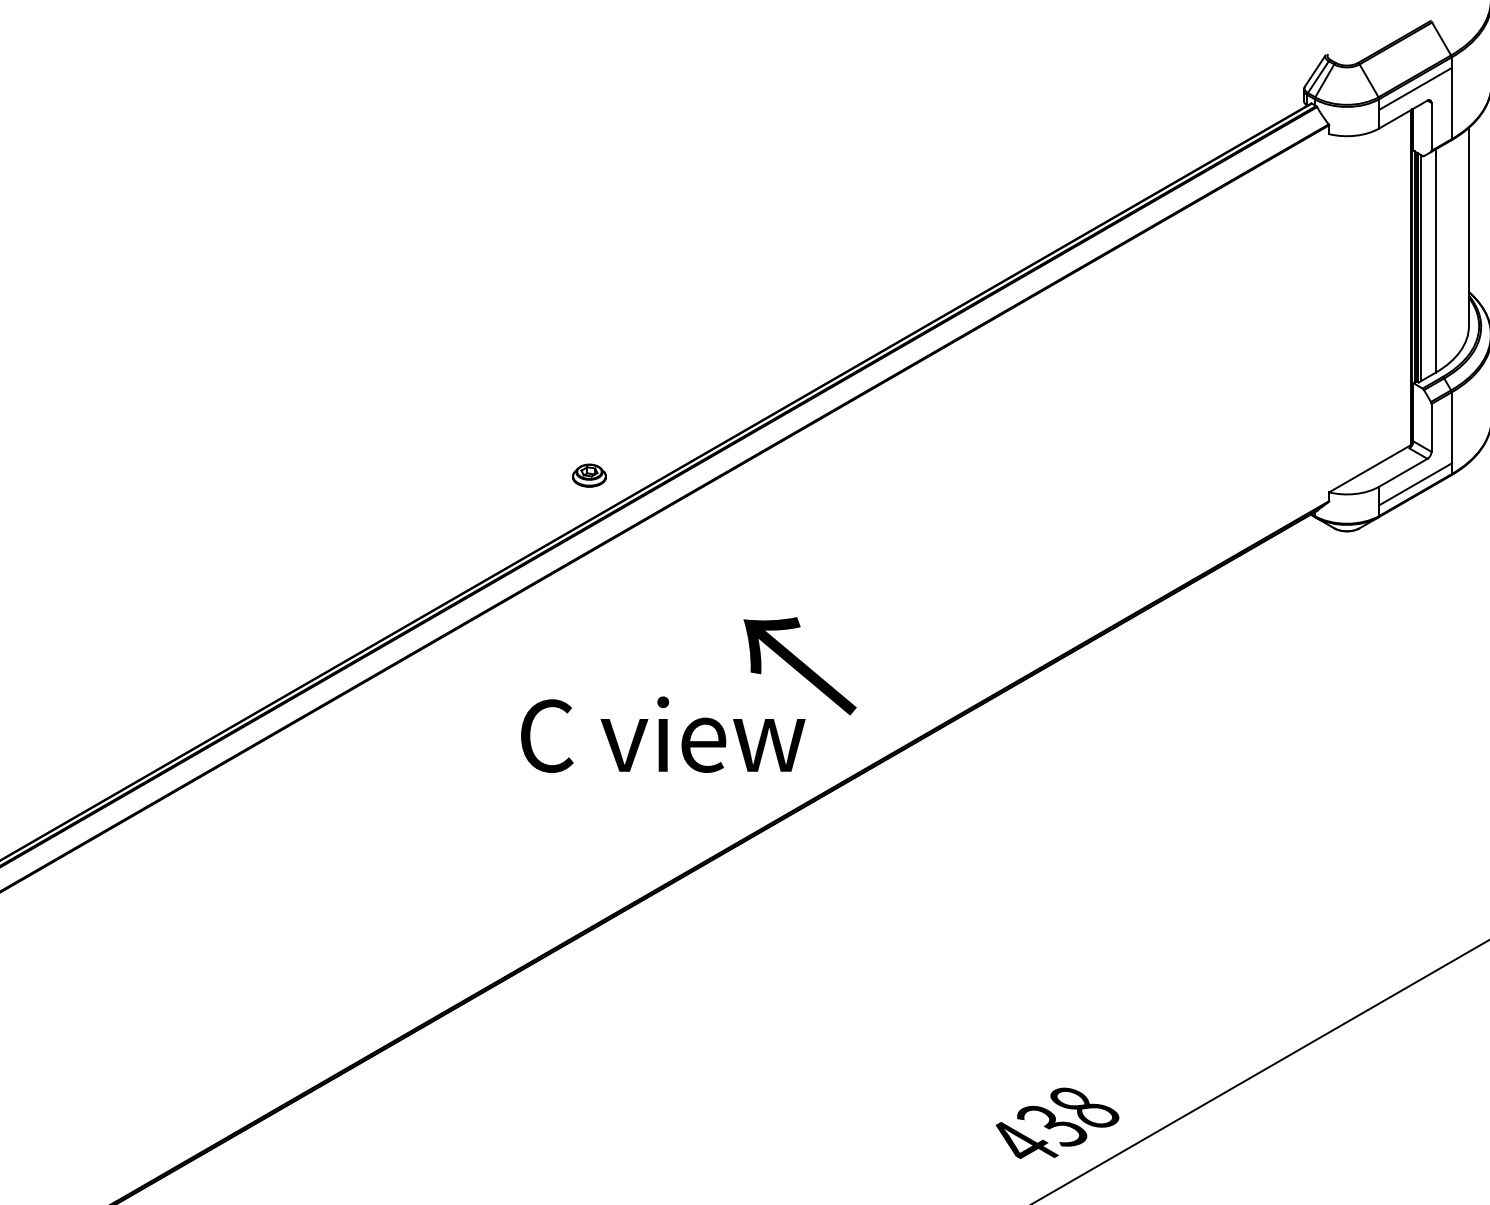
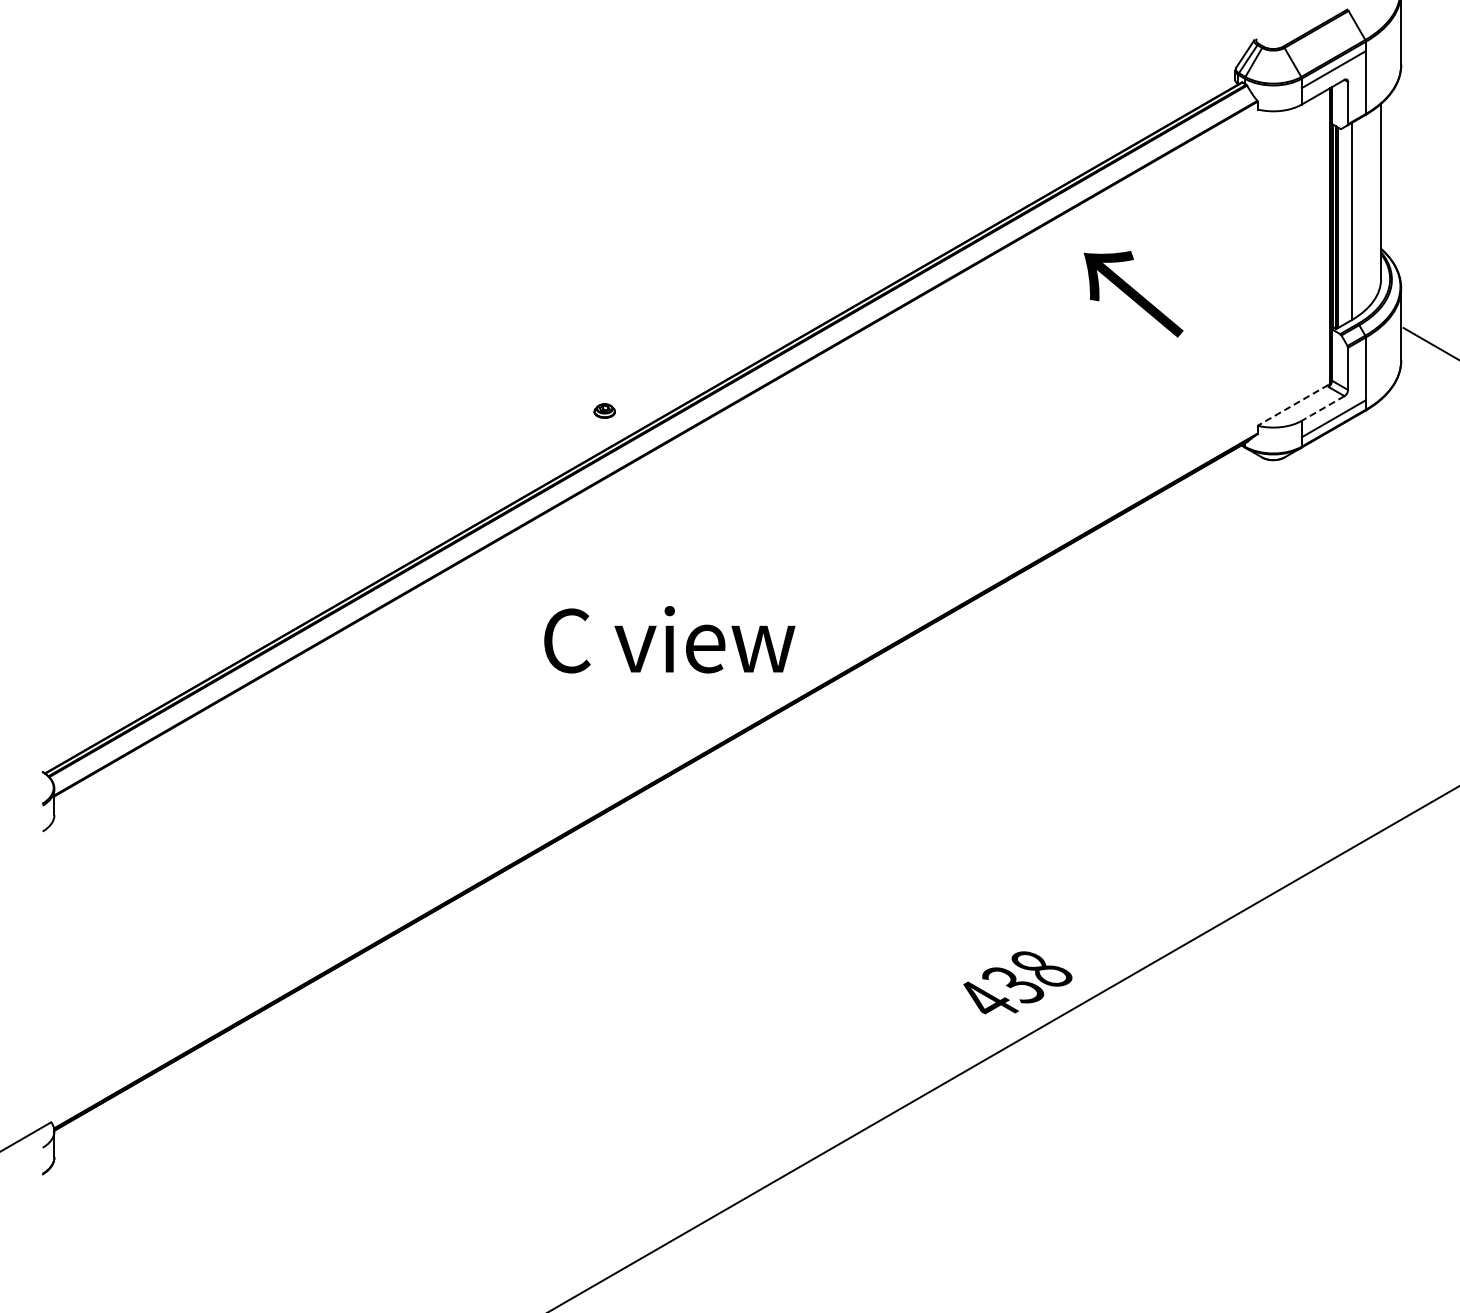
line: (1369, 469) -> (1293, 405), solid -> dashed
line: (1403, 472) -> (1323, 408), solid -> dashed
part: (589, 475) -> (604, 410), size x0.7
text: (799, 666) -> (1133, 294), moved

